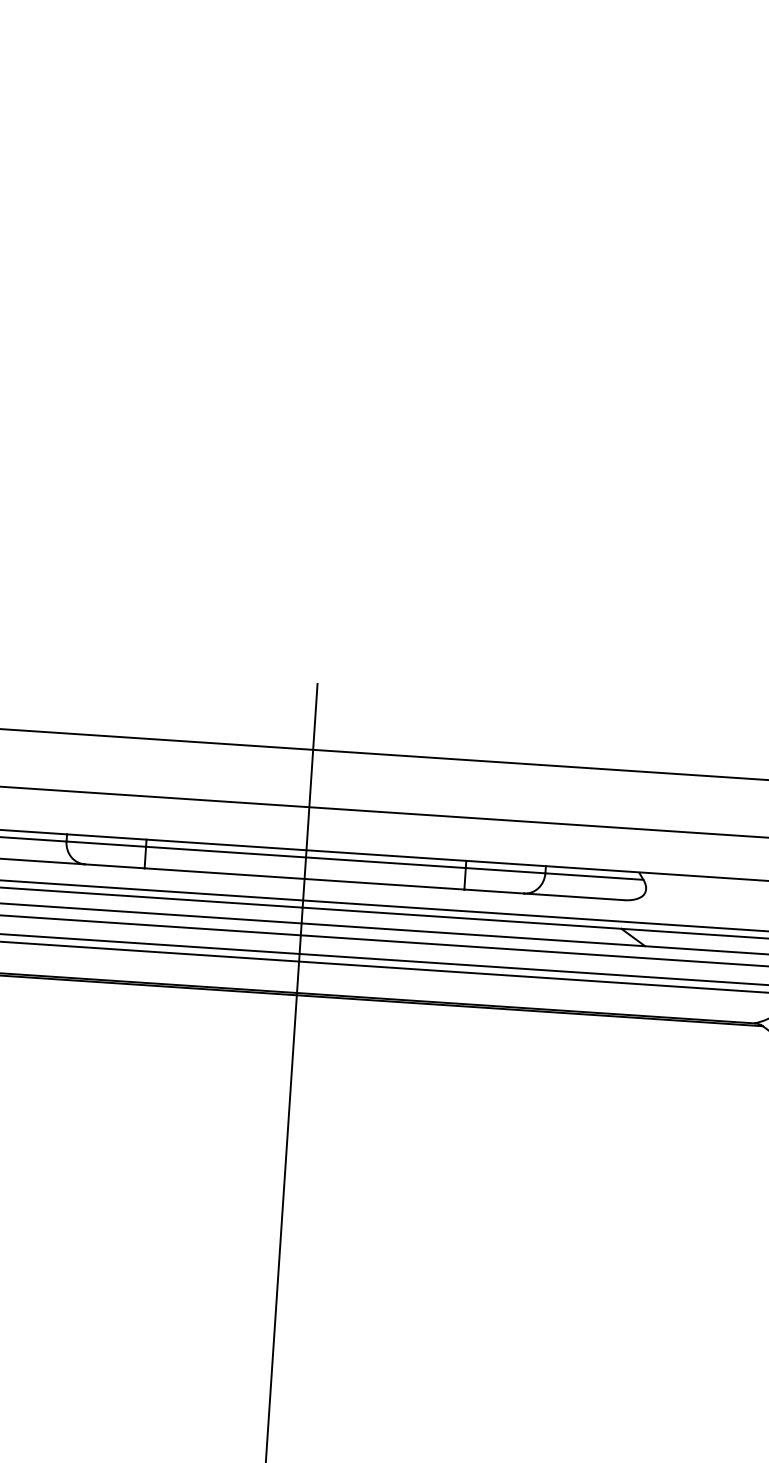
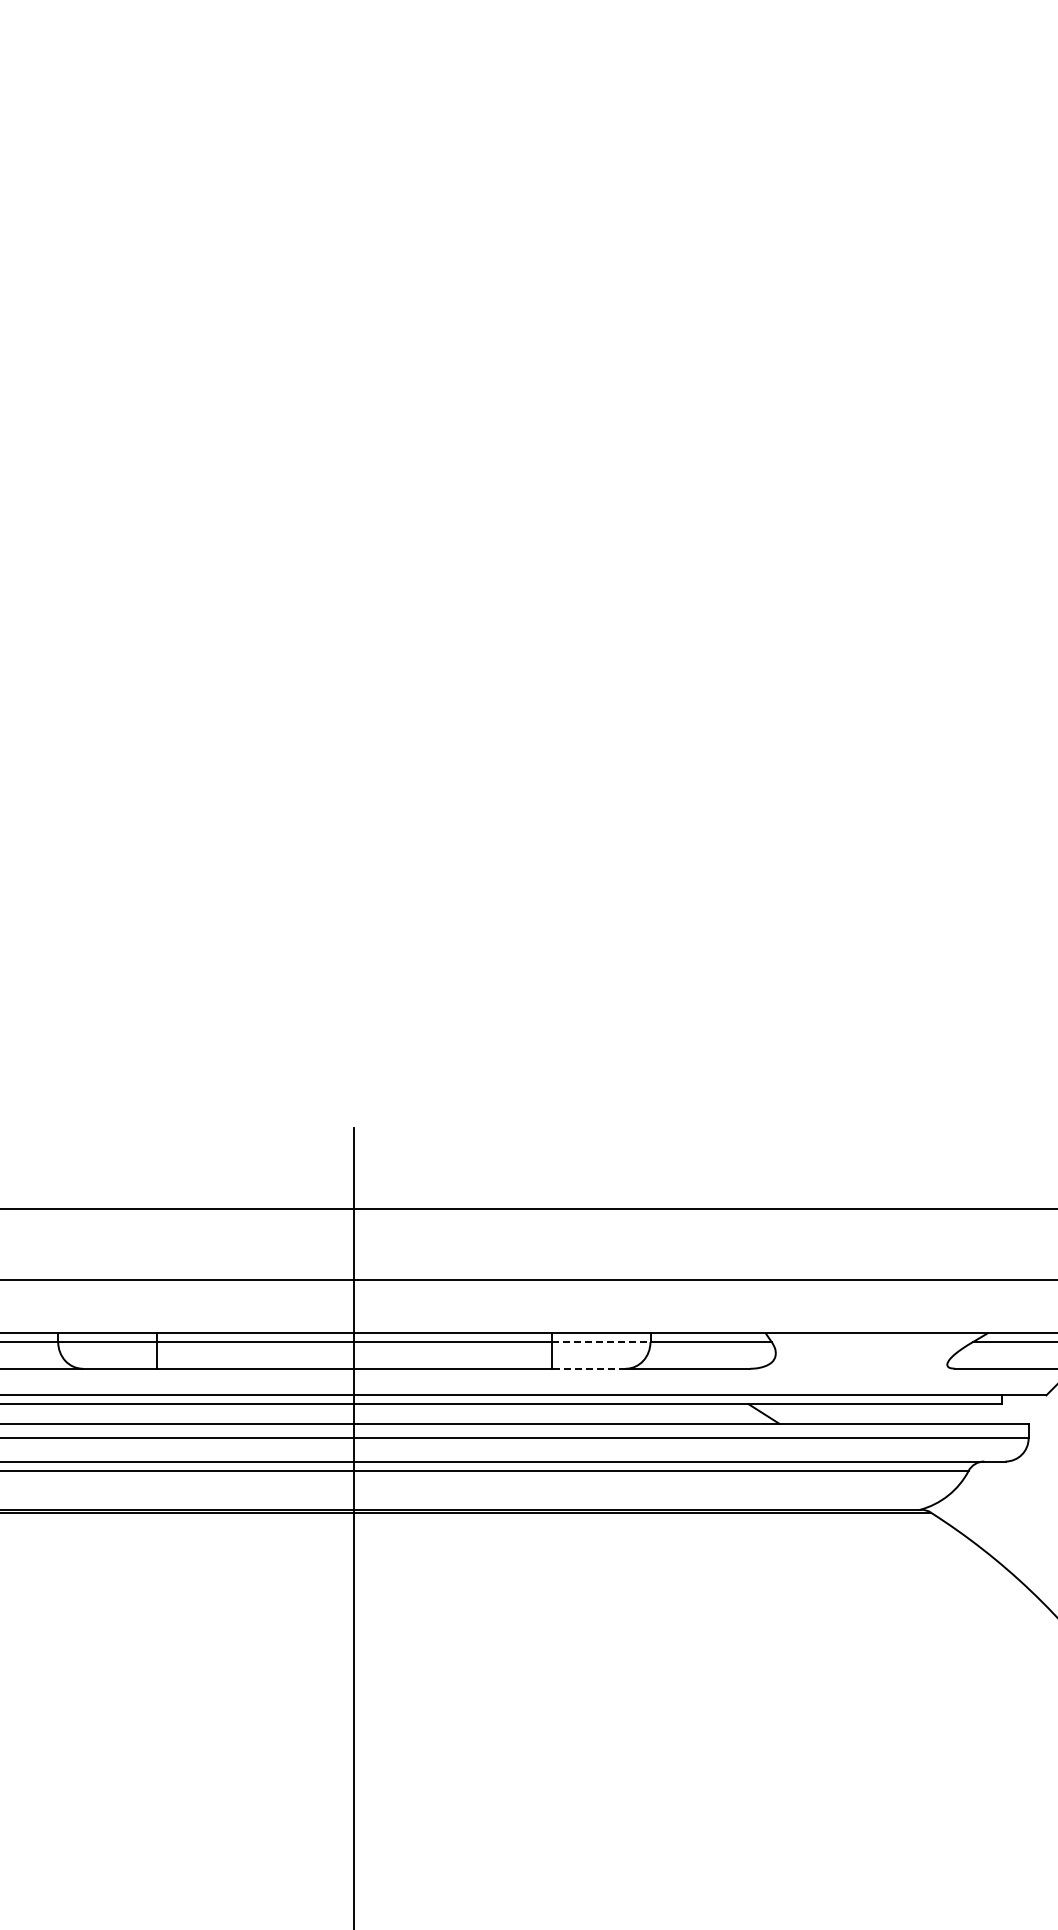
line: (505, 870) -> (601, 1342), solid -> dashed
line: (493, 891) -> (588, 1368), solid -> dashed

